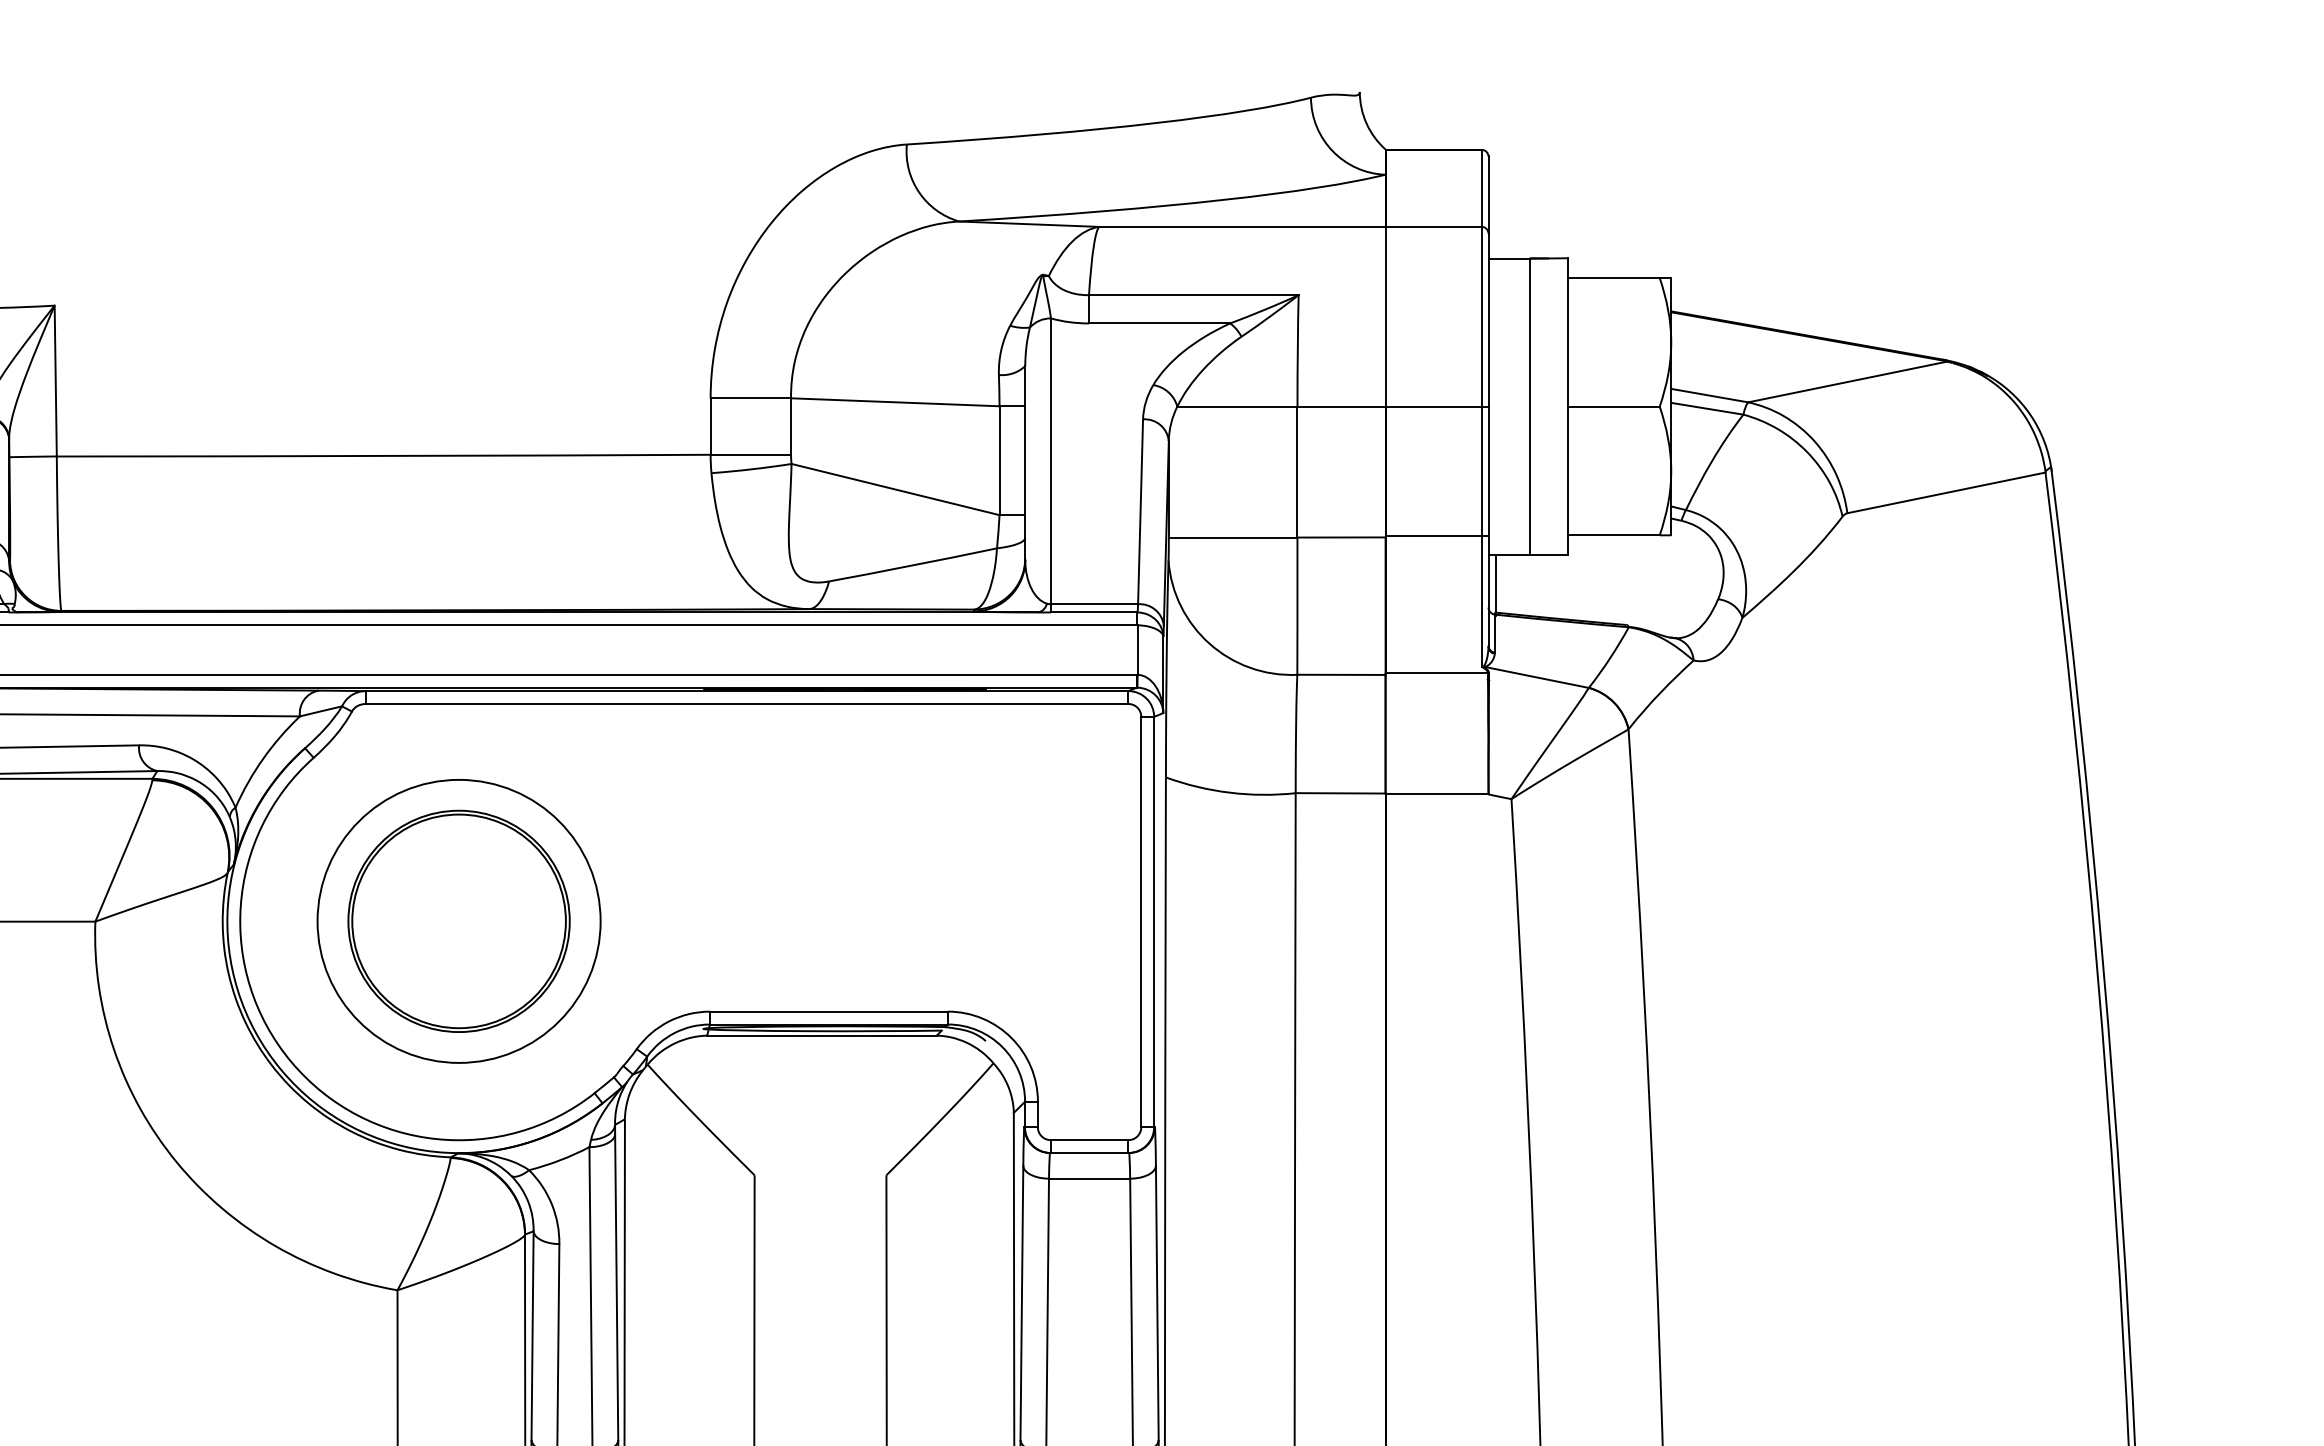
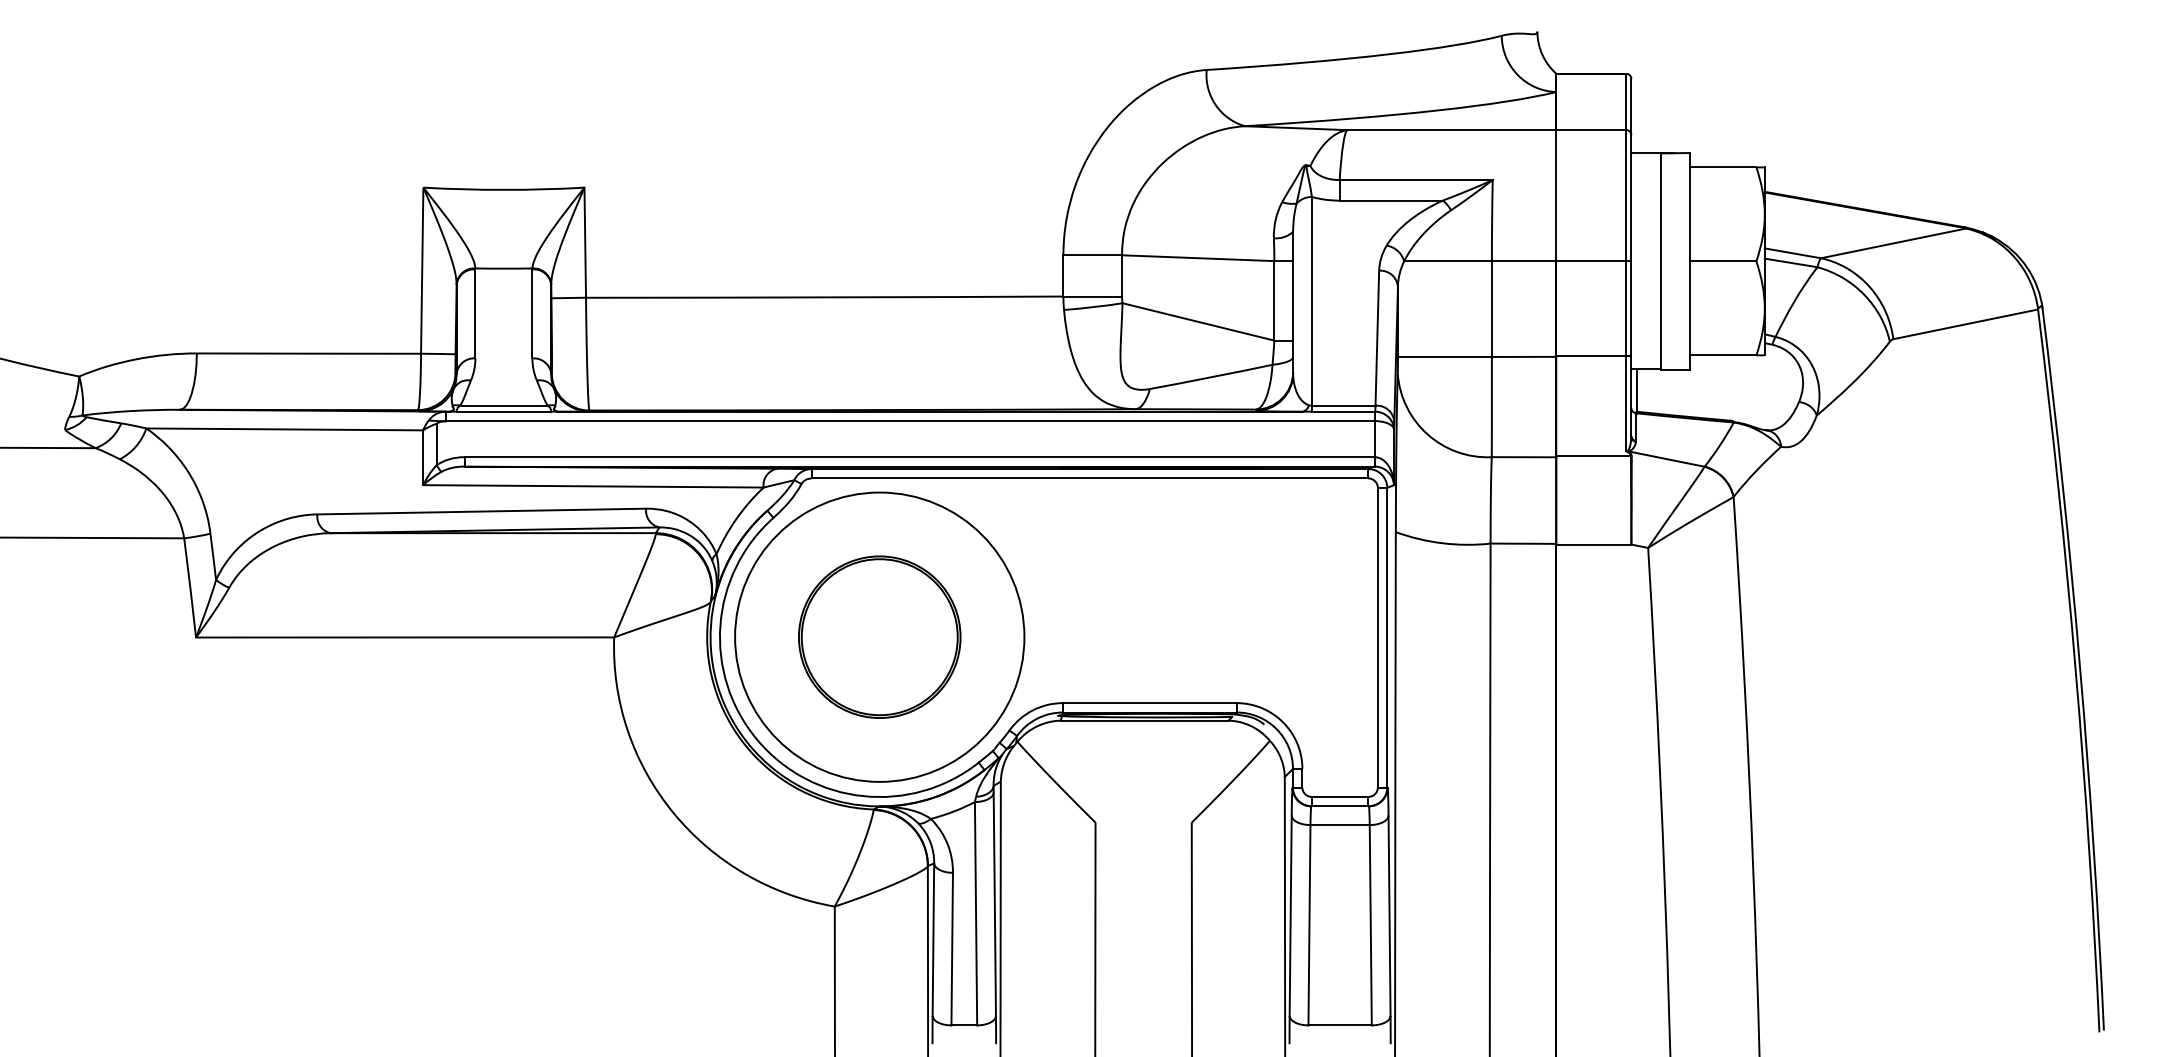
circle: (458, 920) -> (879, 636), size x1.4

